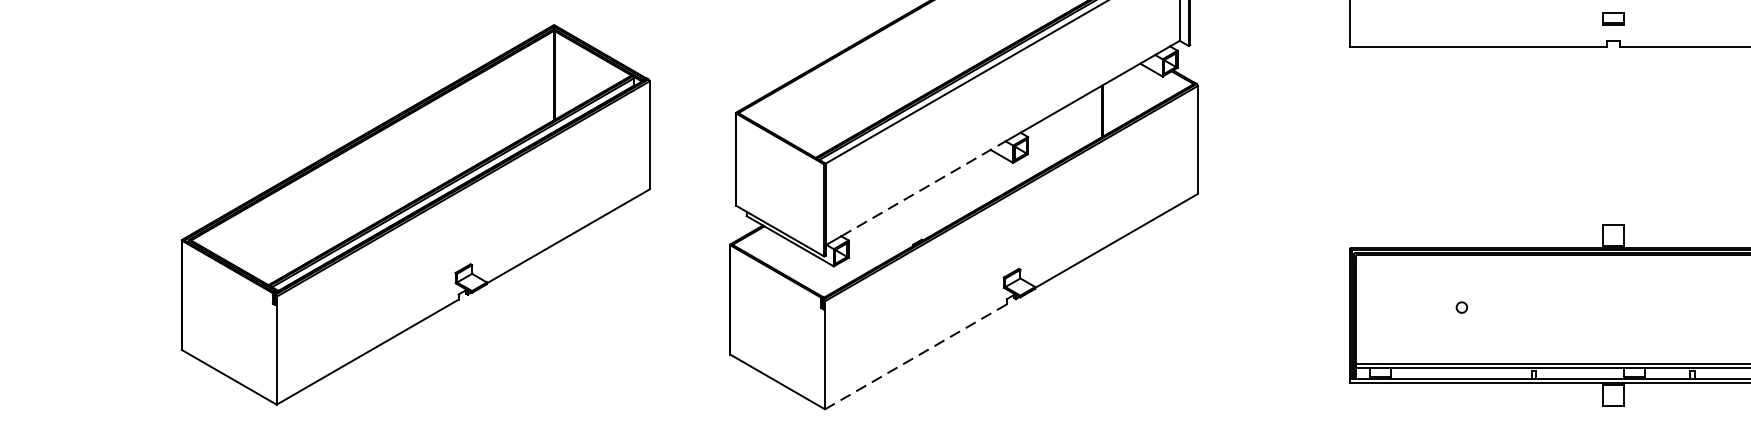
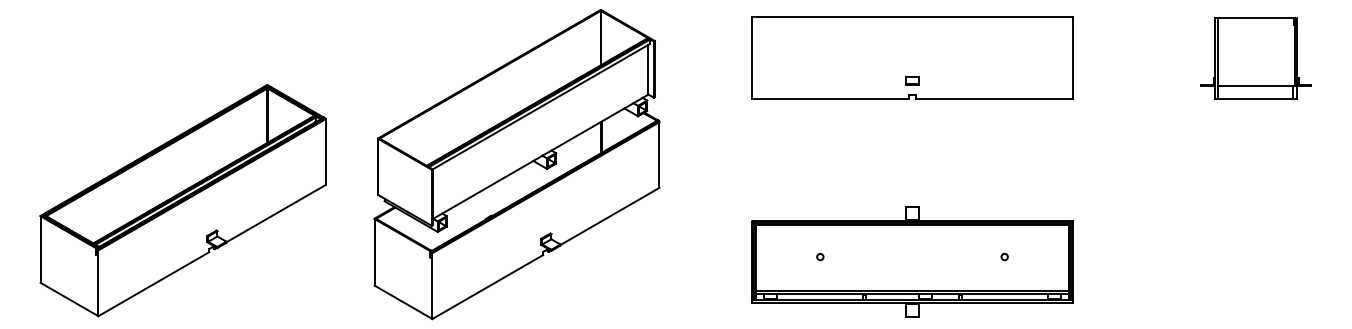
line: (923, 188) -> (492, 184), dashed -> solid
line: (915, 357) -> (487, 287), dashed -> solid

